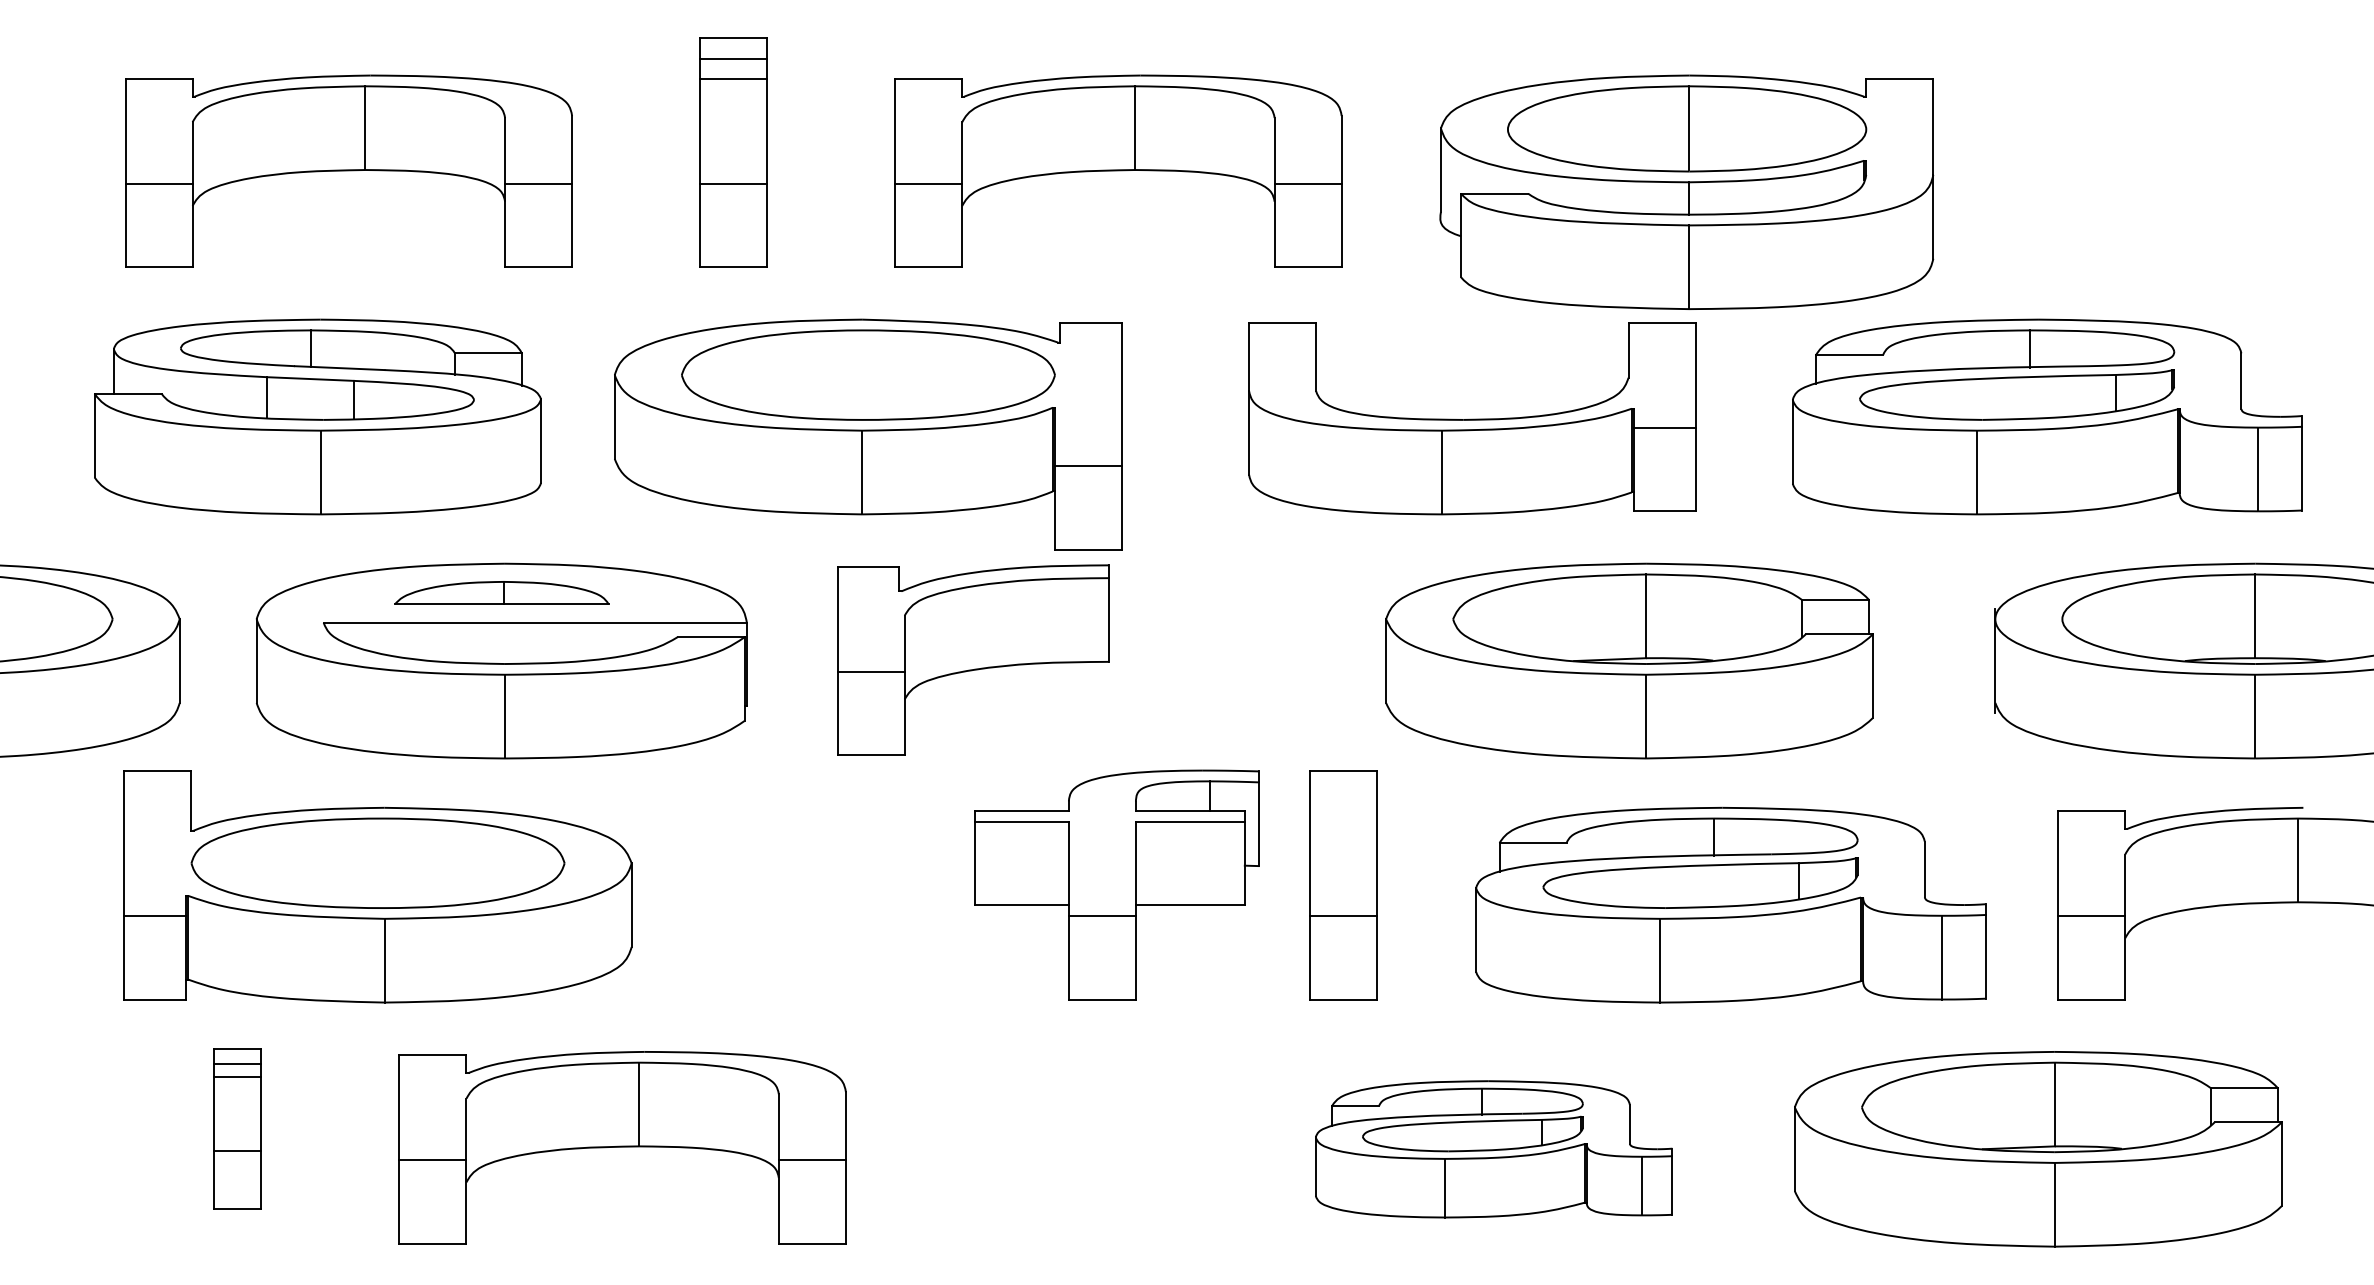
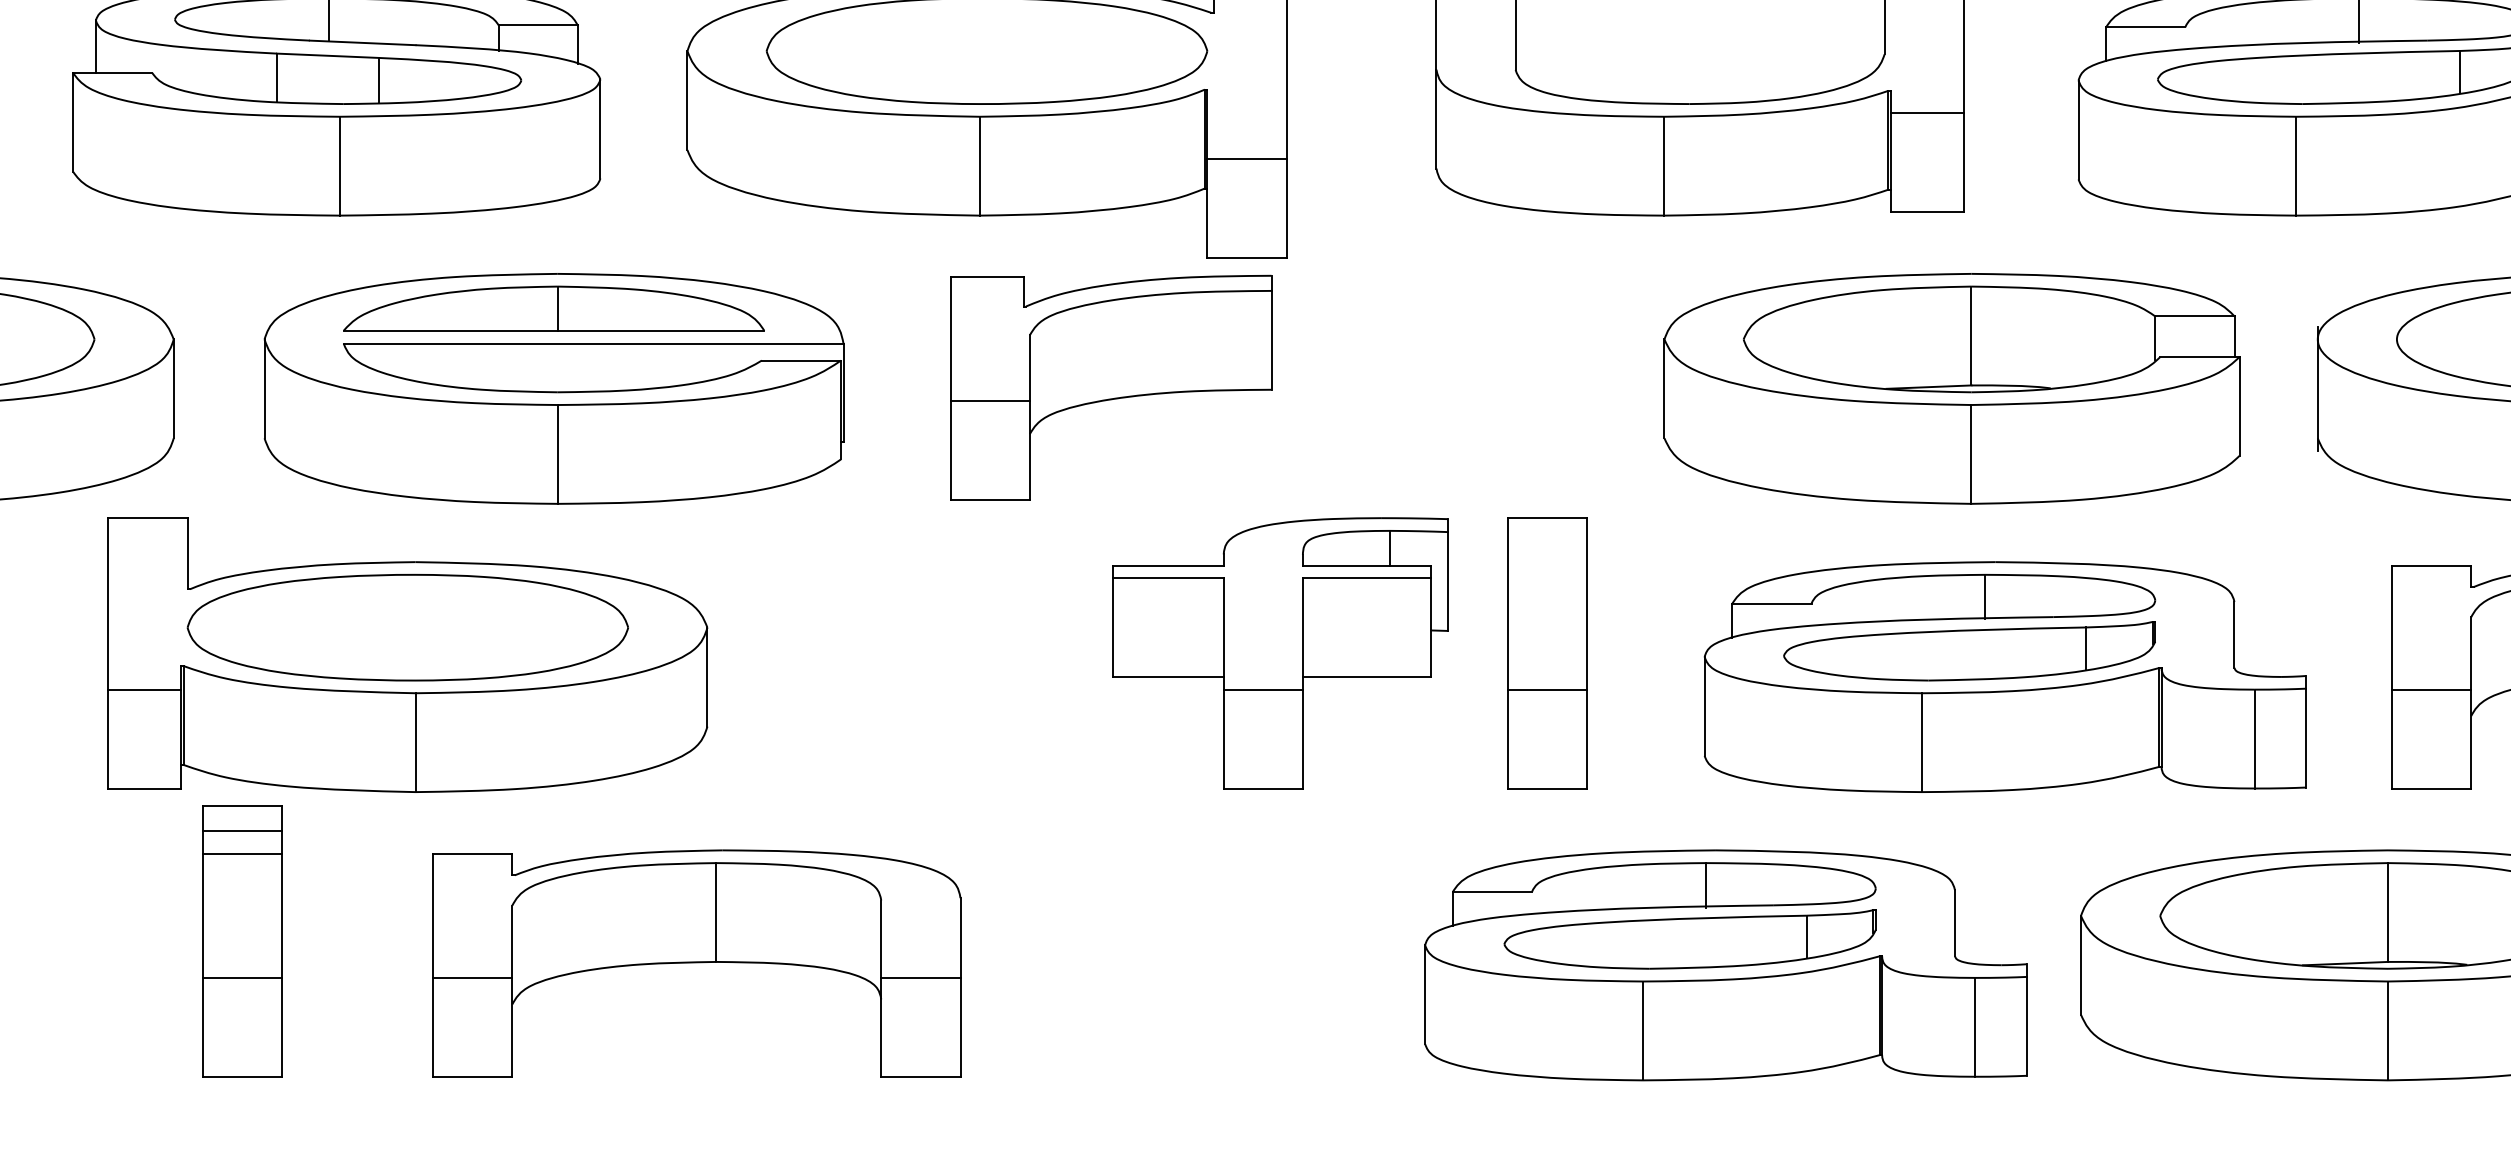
part: (501, 592) -> (553, 307), size x1.67
part: (1629, 660) -> (1951, 388), moved
part: (237, 1129) -> (241, 942), size x1.43
part: (1493, 1149) -> (1725, 965), size x1.43

